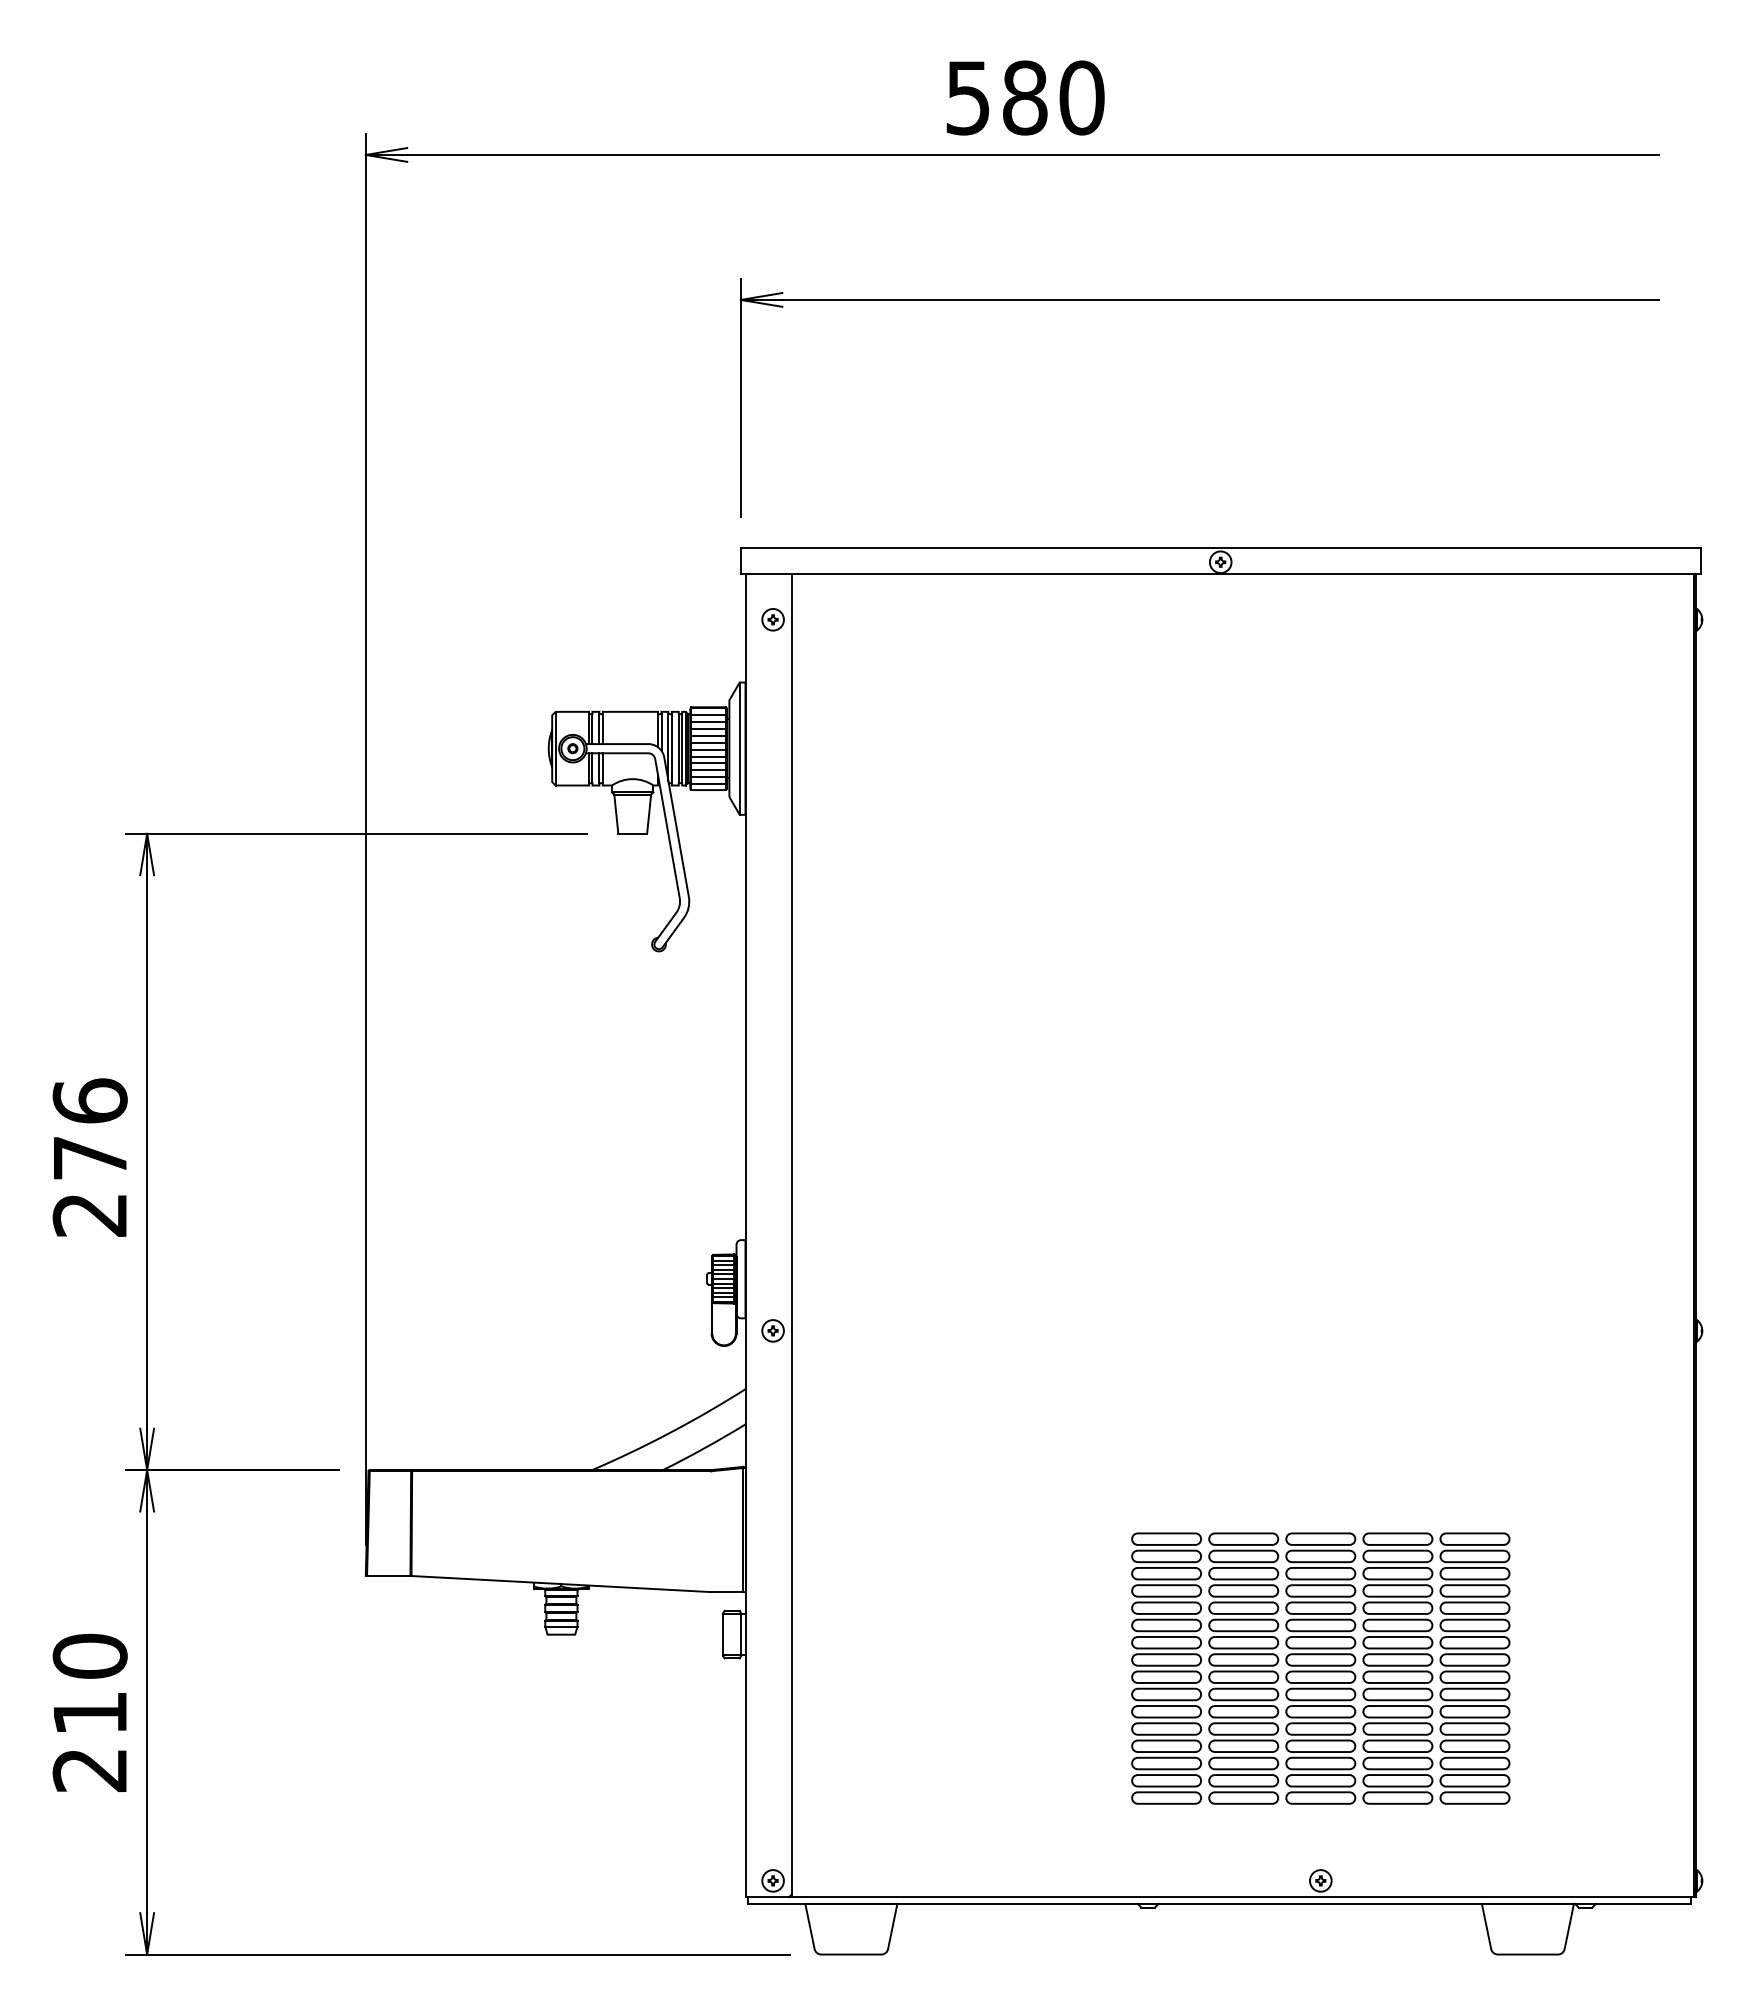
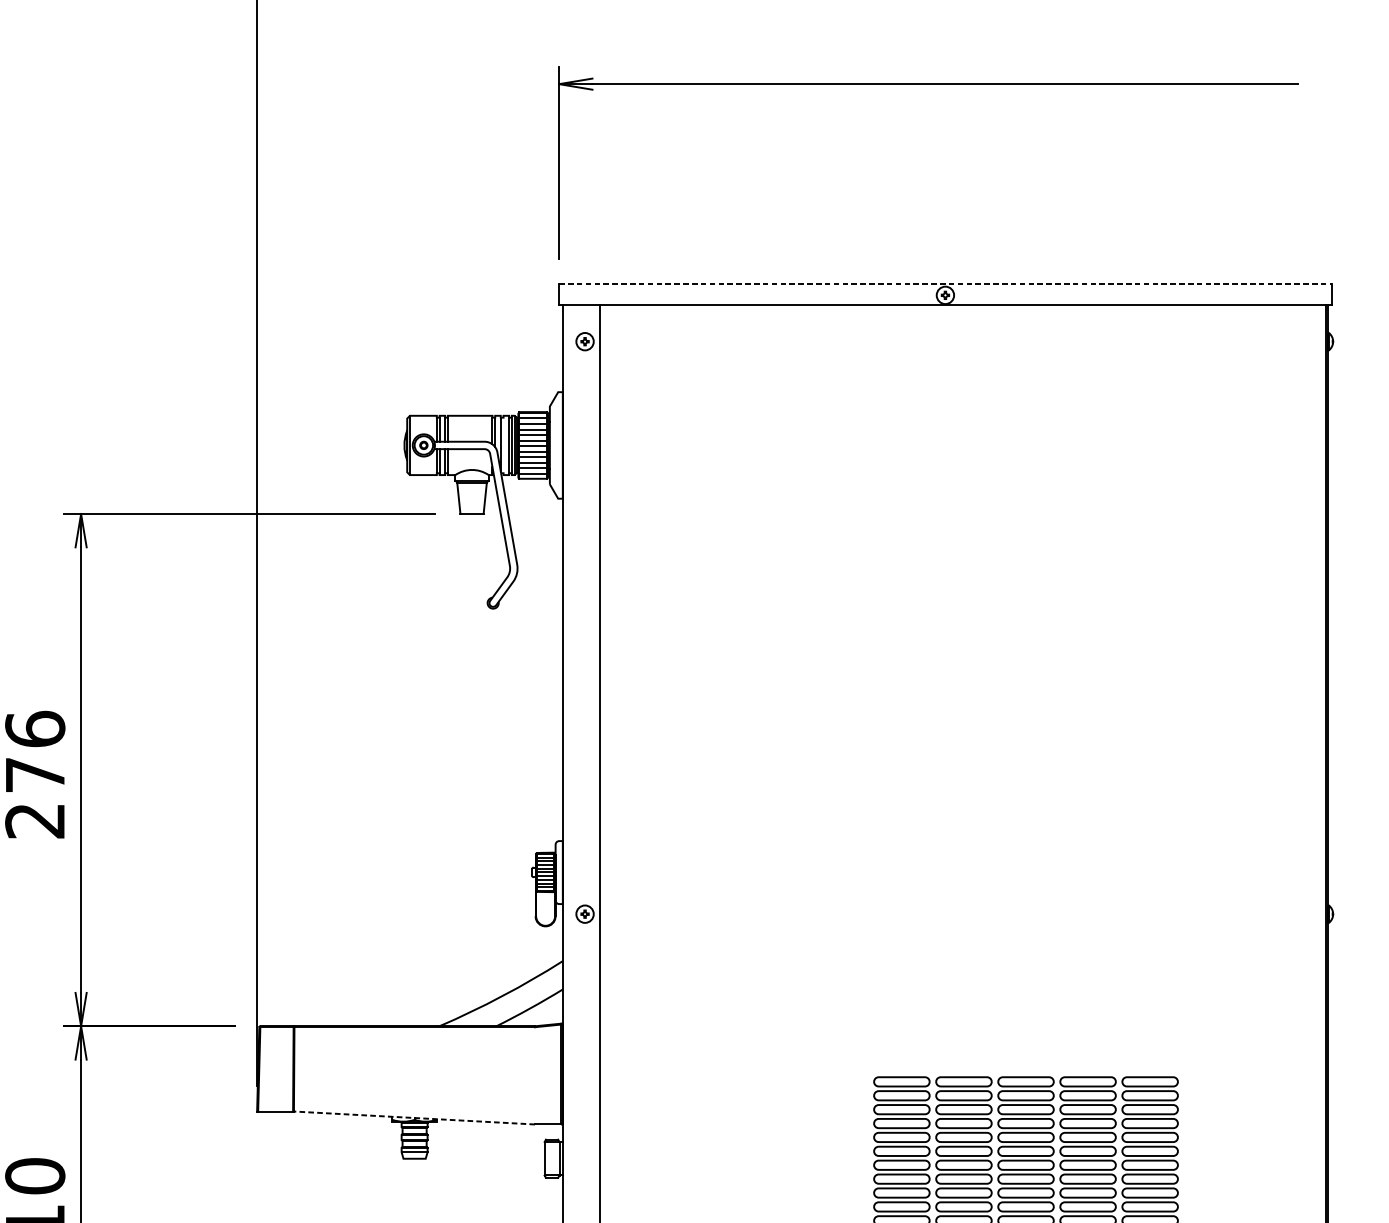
line: (1220, 548) -> (945, 284), solid -> dashed
line: (671, 748) -> (503, 445), removed
line: (739, 748) -> (558, 445), removed
line: (561, 1584) -> (414, 1118), solid -> dashed

